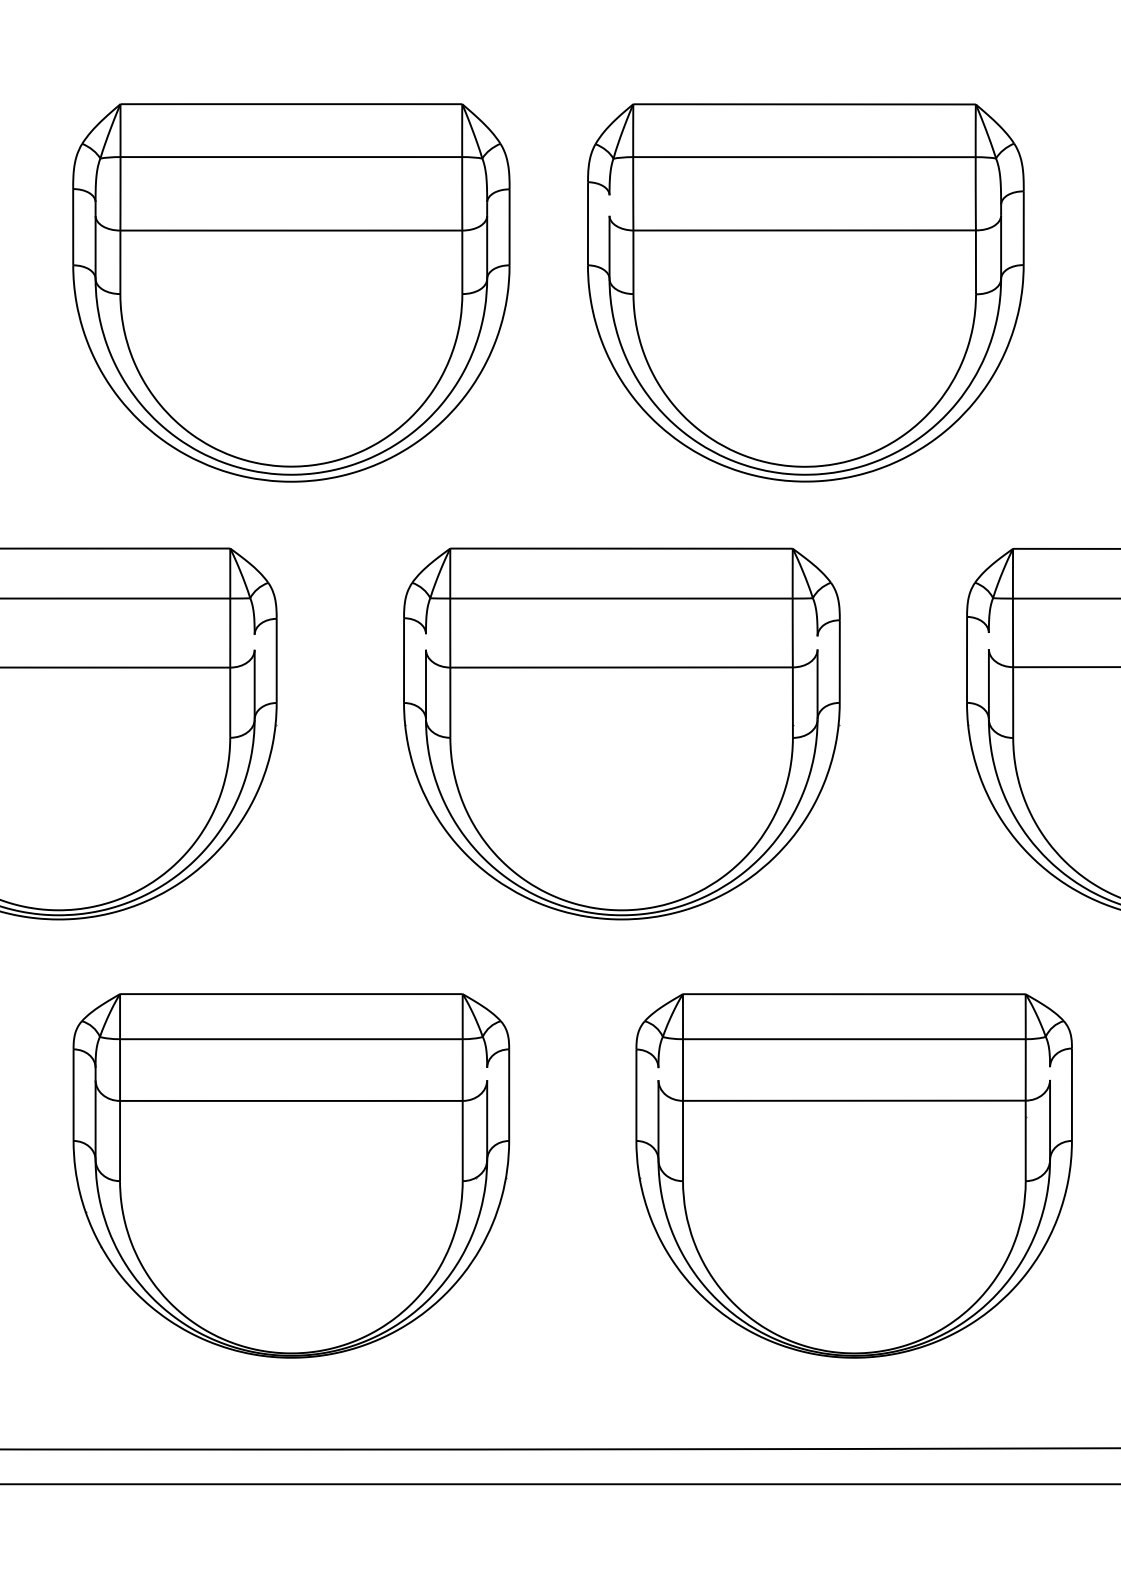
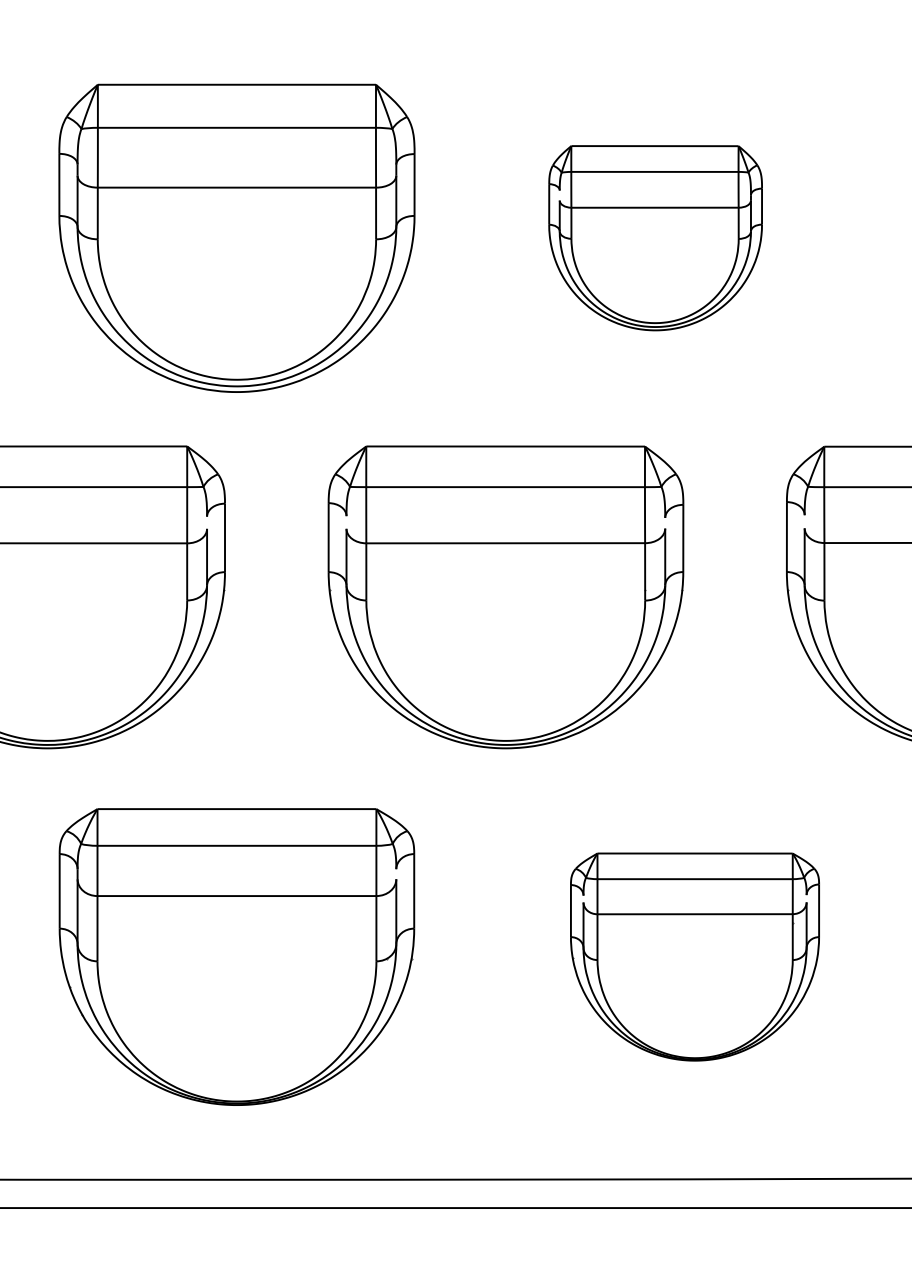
part: (805, 291) -> (655, 237), size x0.6
part: (853, 1175) -> (694, 956), size x0.7

